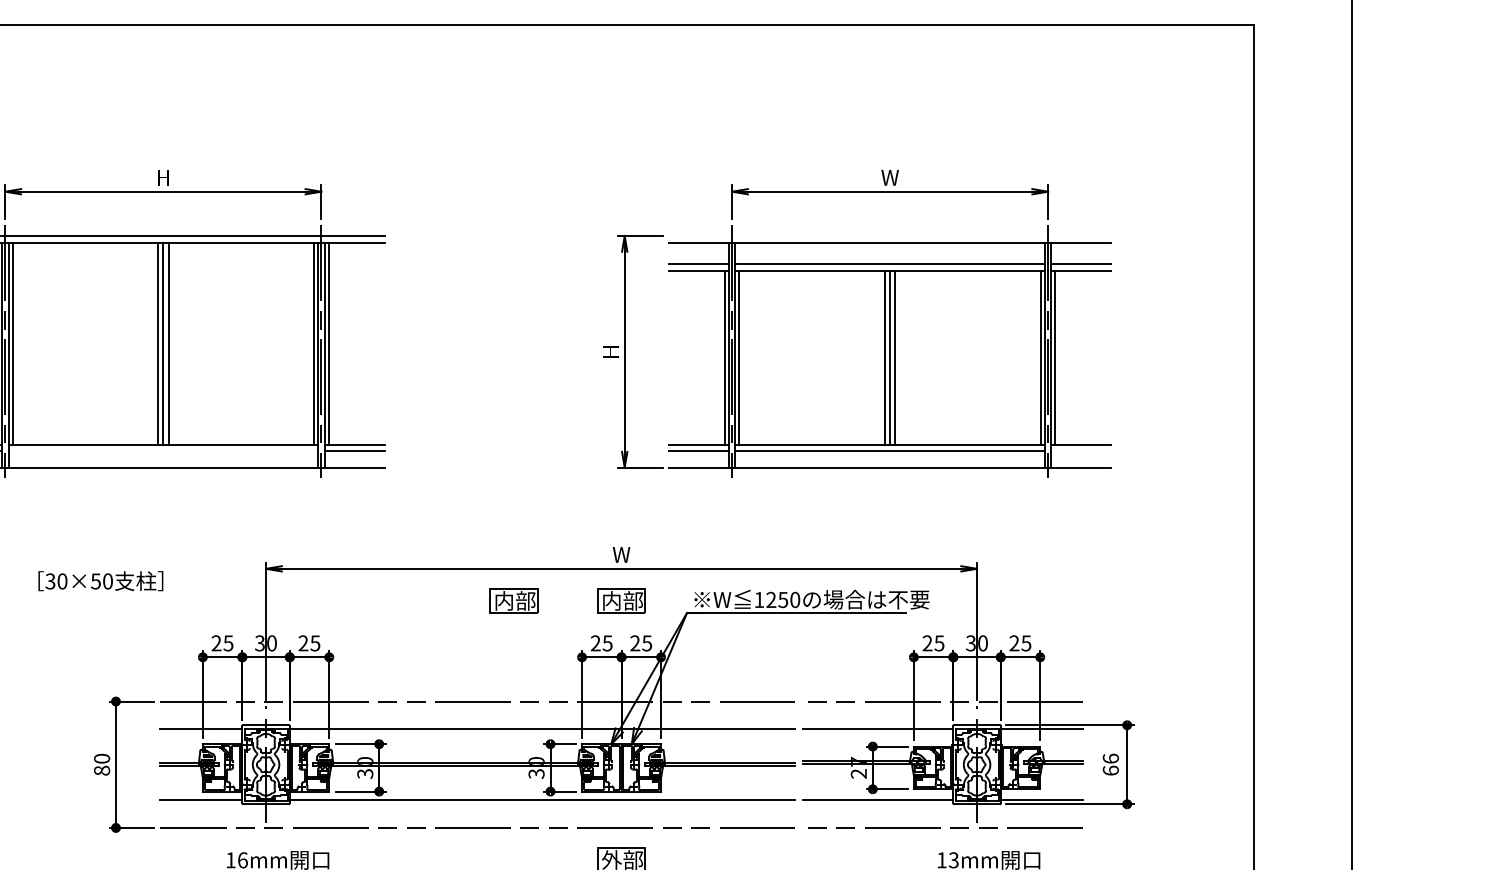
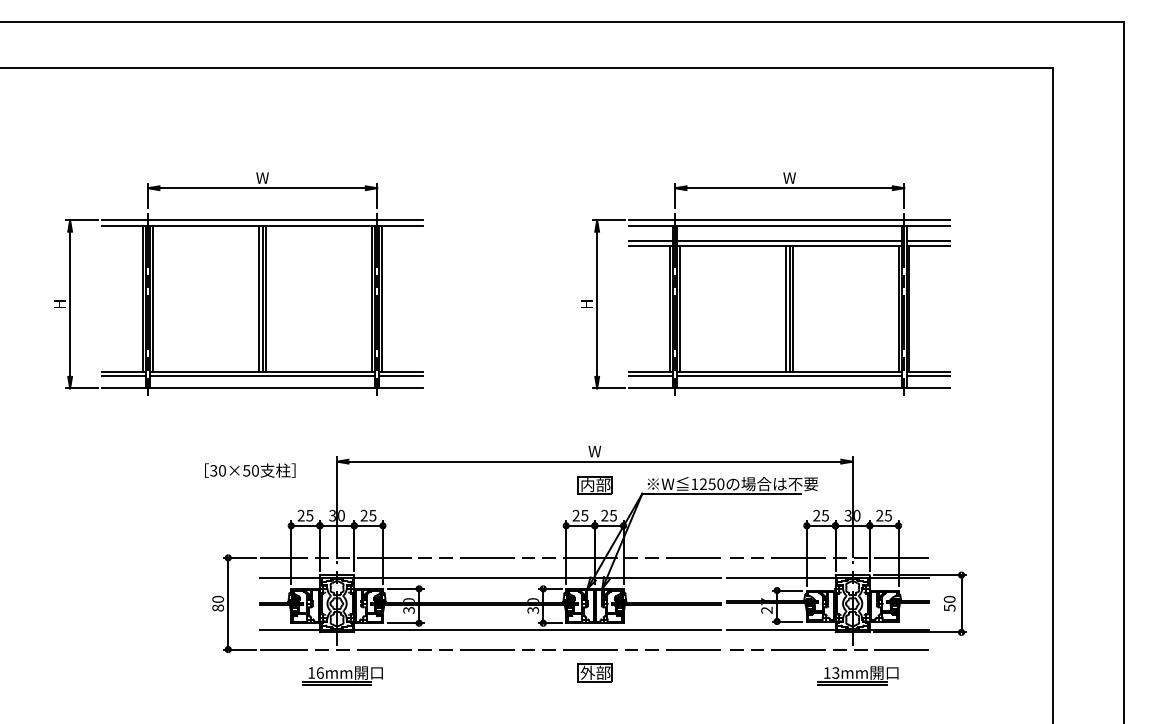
text: (163, 176) -> (262, 177), H -> W
line: (889, 236) -> (789, 220), added
line: (163, 451) -> (262, 376), added
line: (1081, 451) -> (928, 376), added
text: (101, 580) -> (250, 470), moved
part: (513, 601) -> (516, 485), removed
text: (1110, 764) -> (949, 603), 66 -> 50

